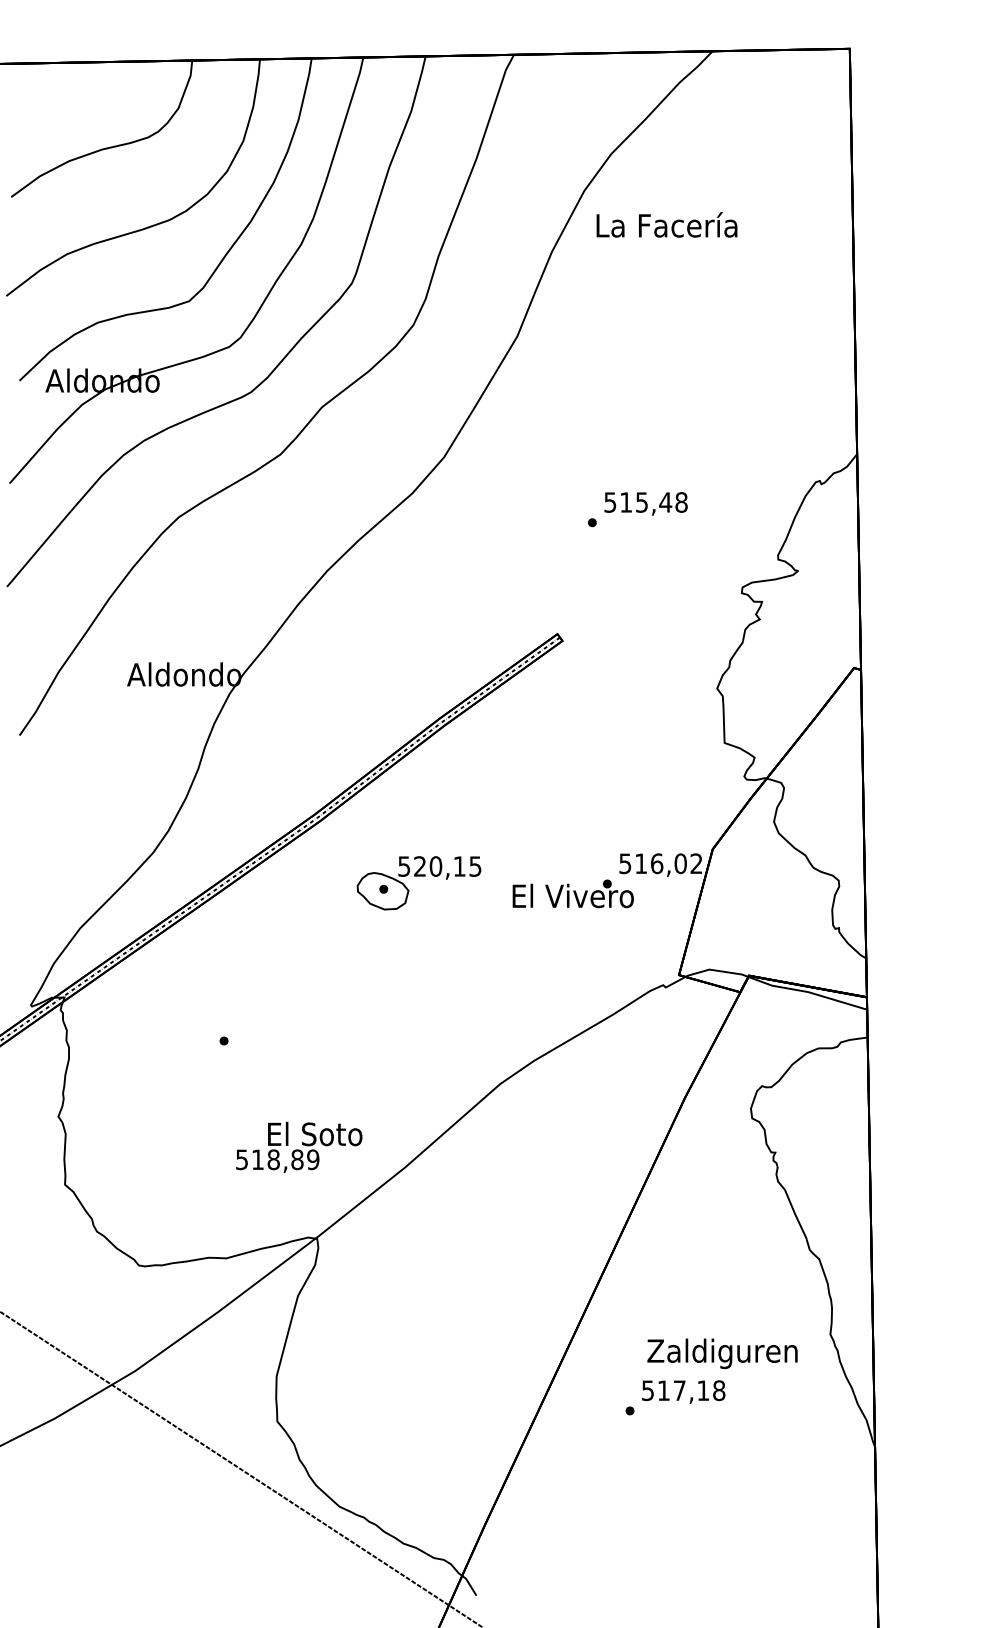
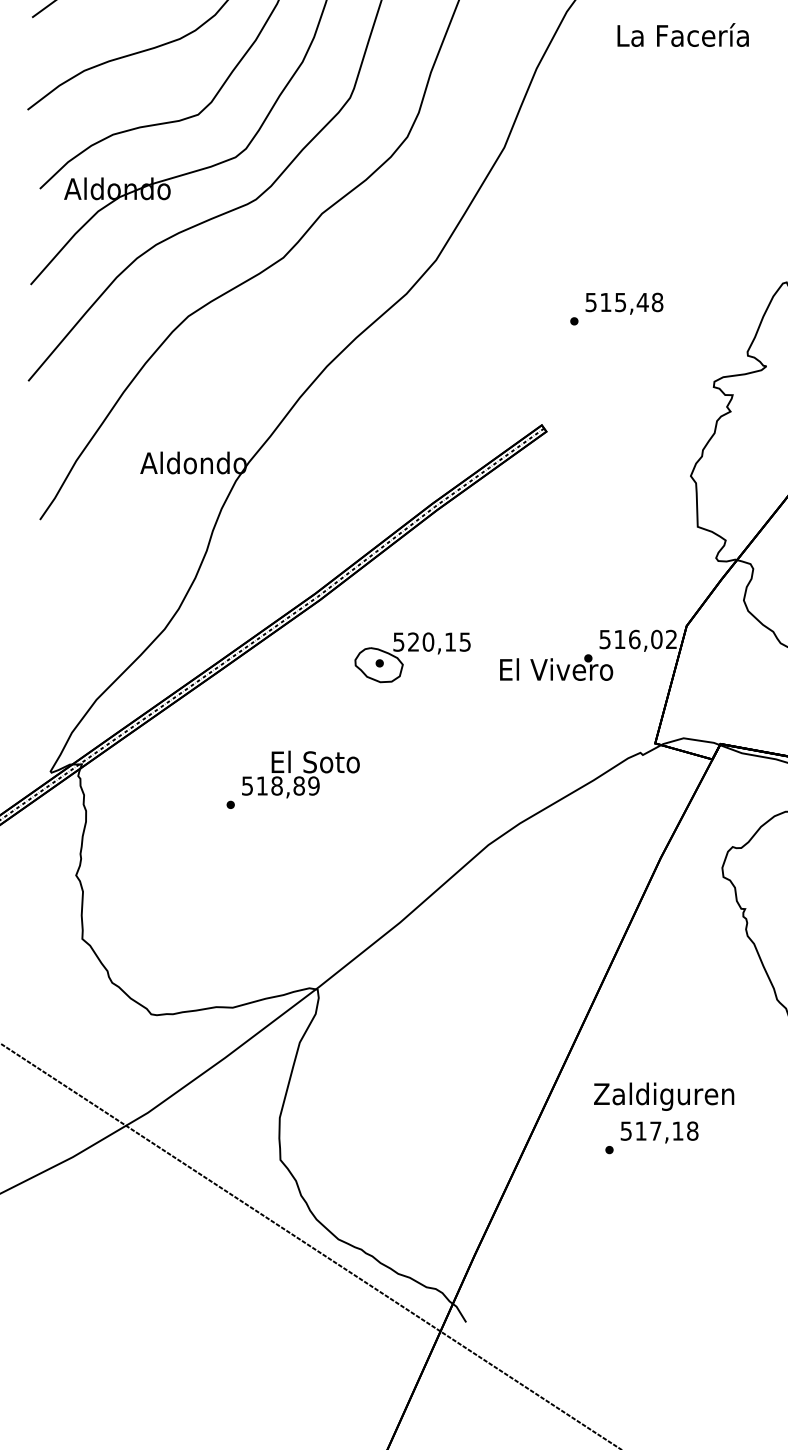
text: (666, 224) -> (682, 34), moved
text: (299, 1146) -> (301, 773), moved
text: (722, 1353) -> (664, 1096), moved

